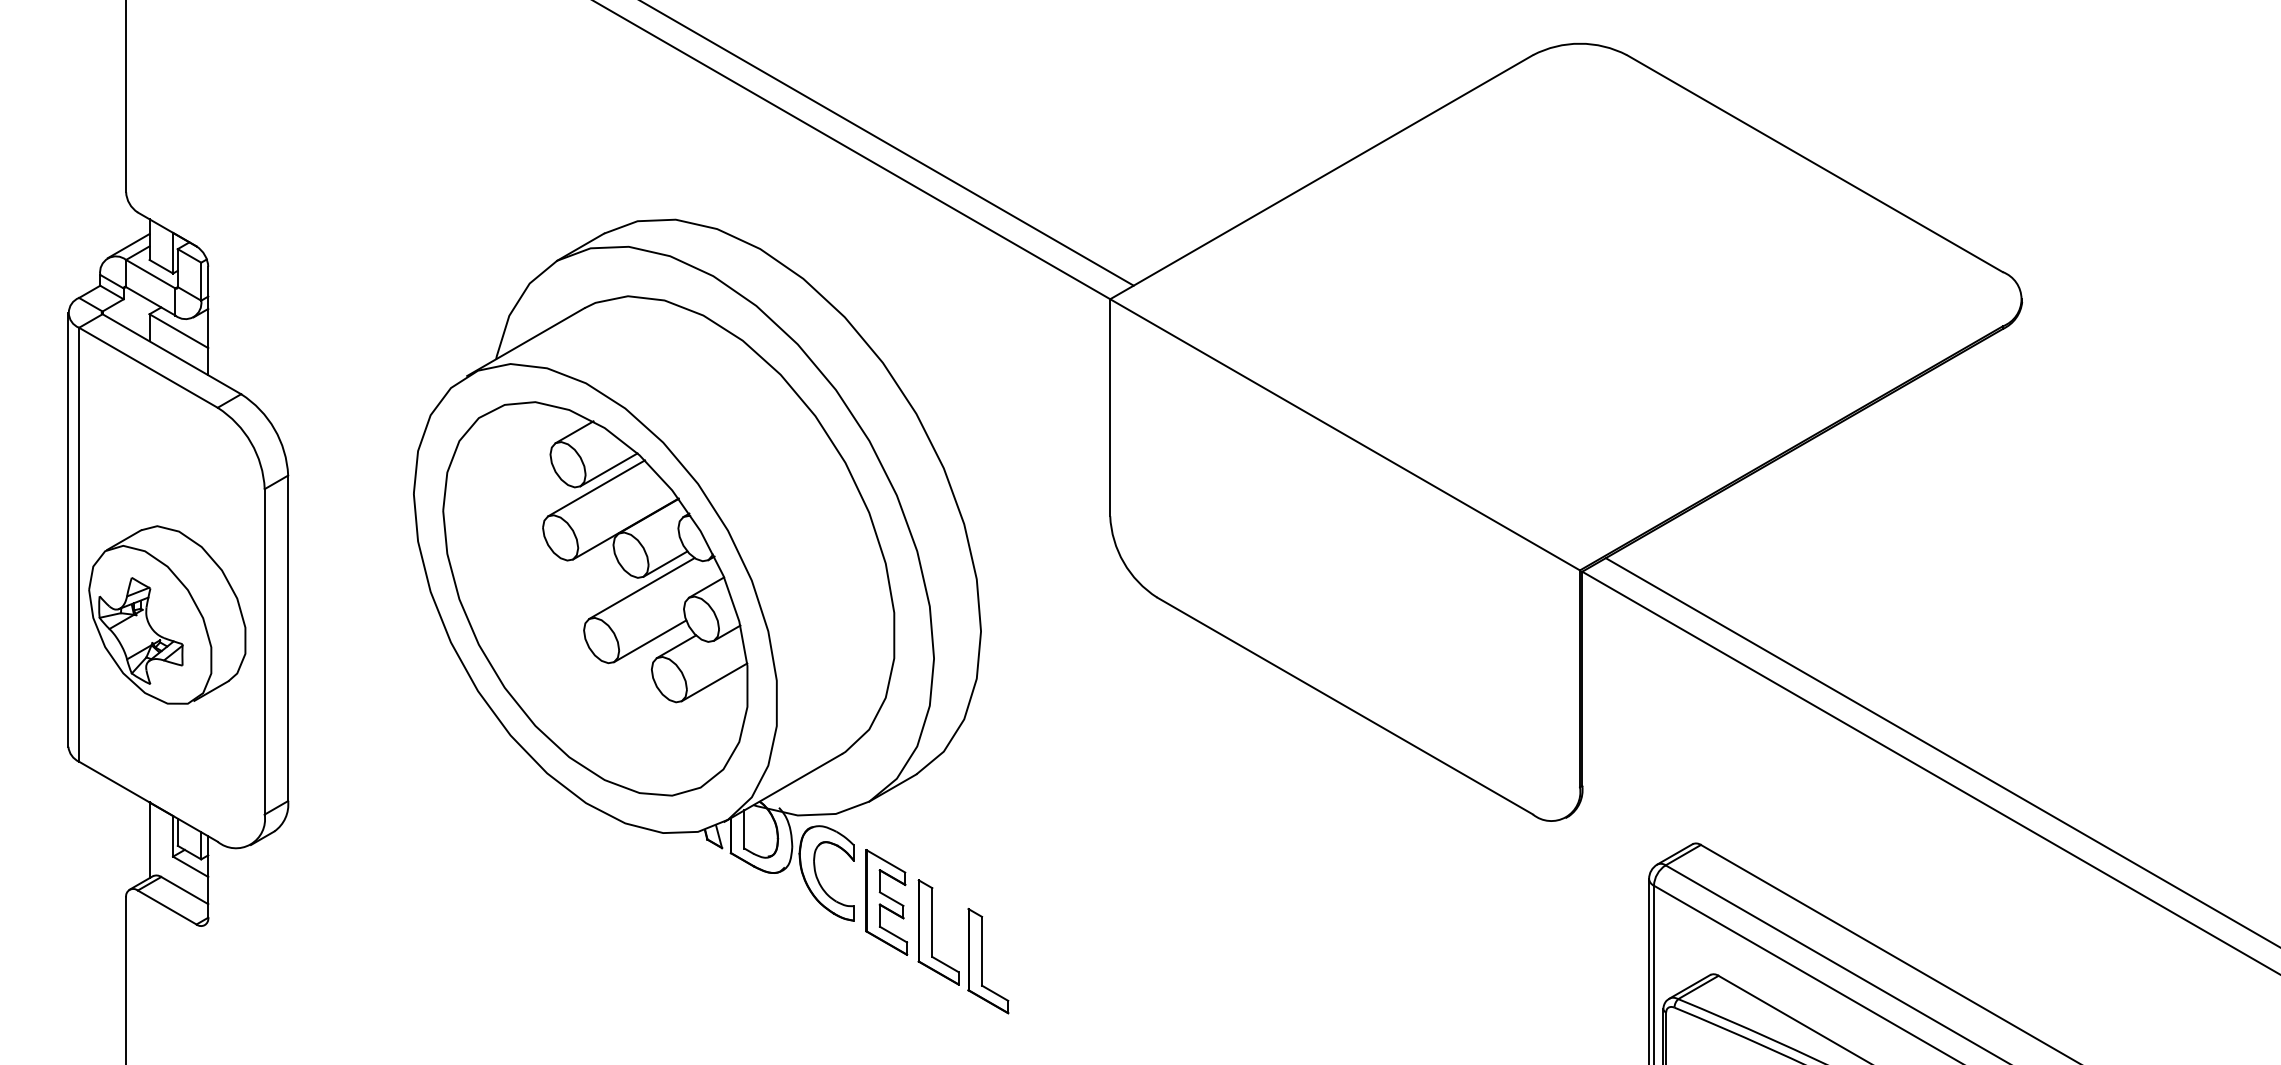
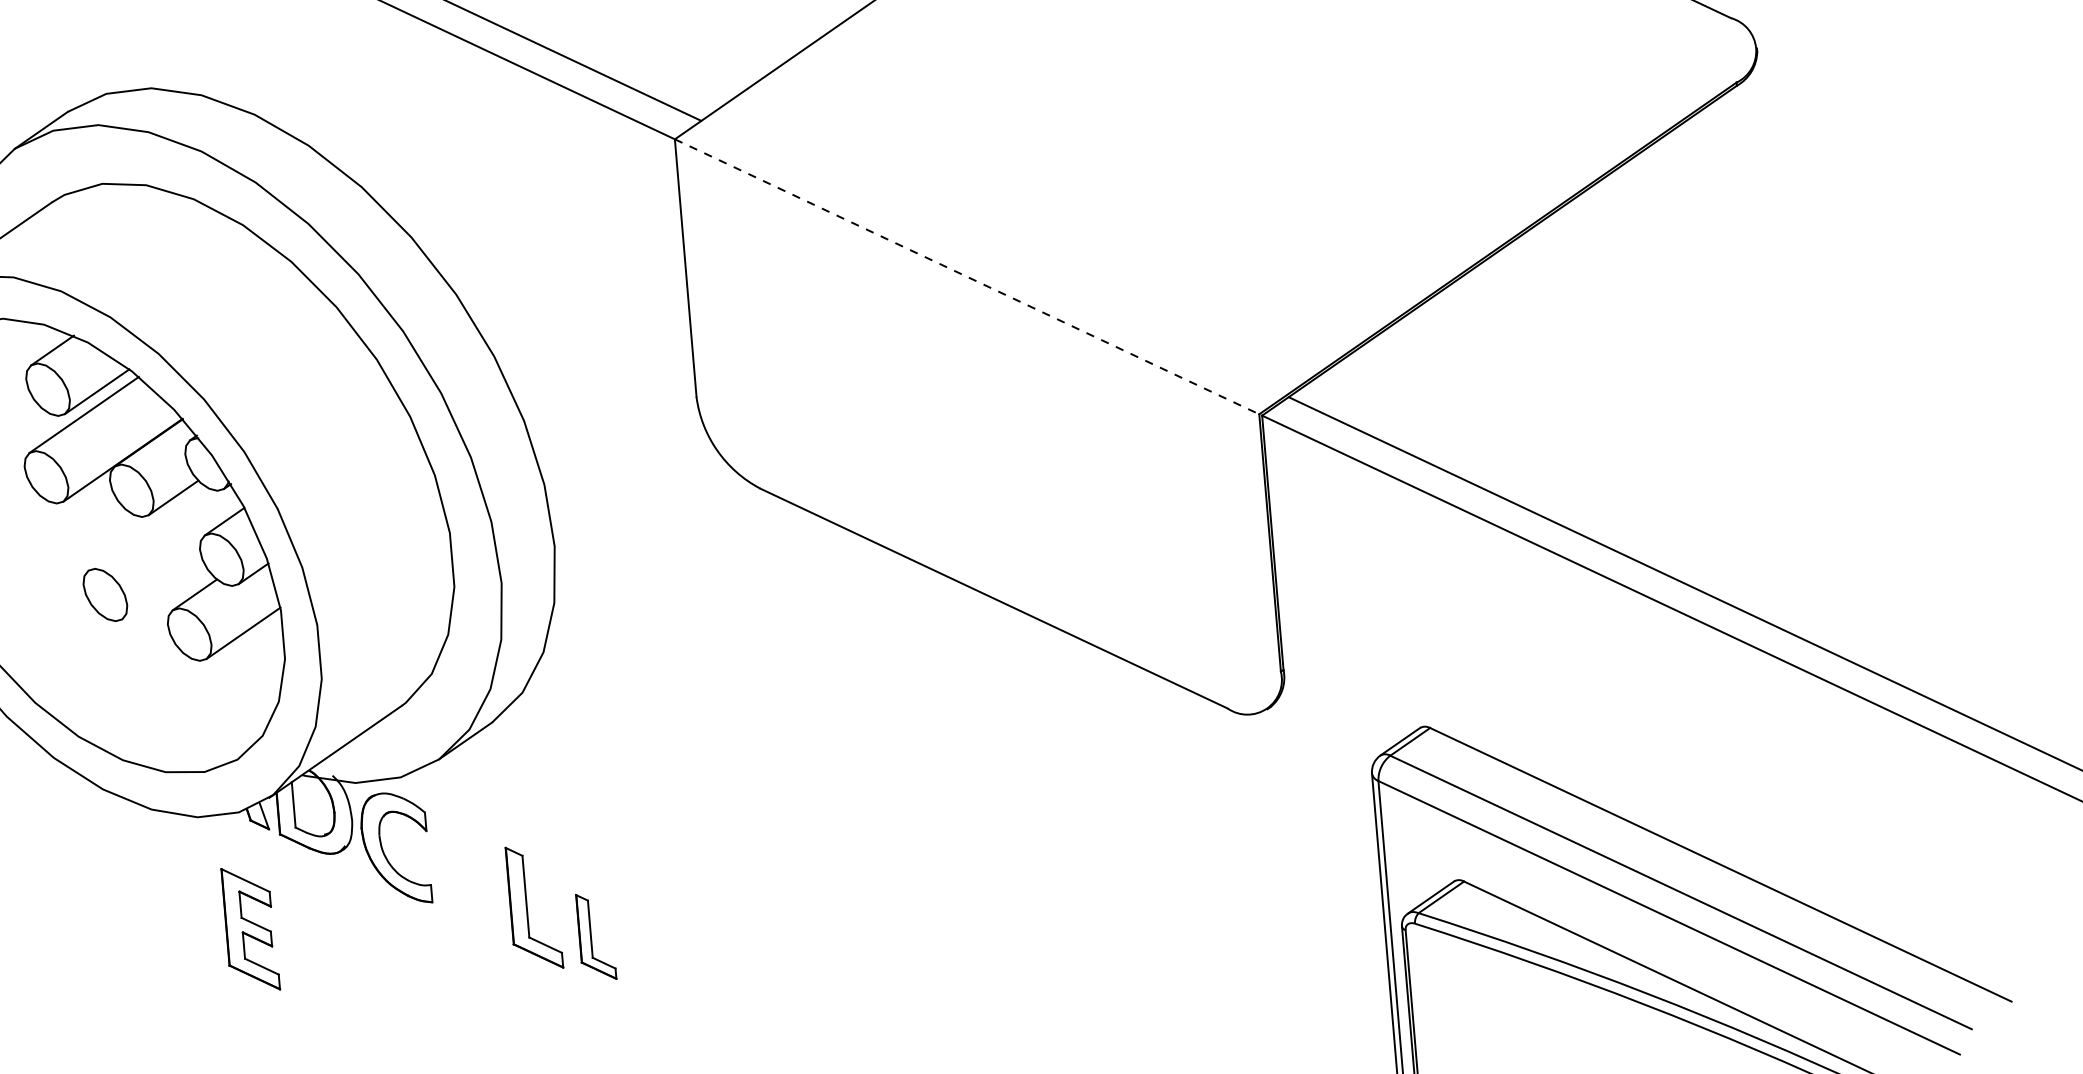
line: (1345, 435) -> (967, 277), solid -> dashed
line: (641, 588) -> (147, 529), removed
line: (650, 641) -> (163, 591), removed
part: (886, 902) -> (250, 929), moved
part: (988, 961) -> (596, 937), size x0.7

